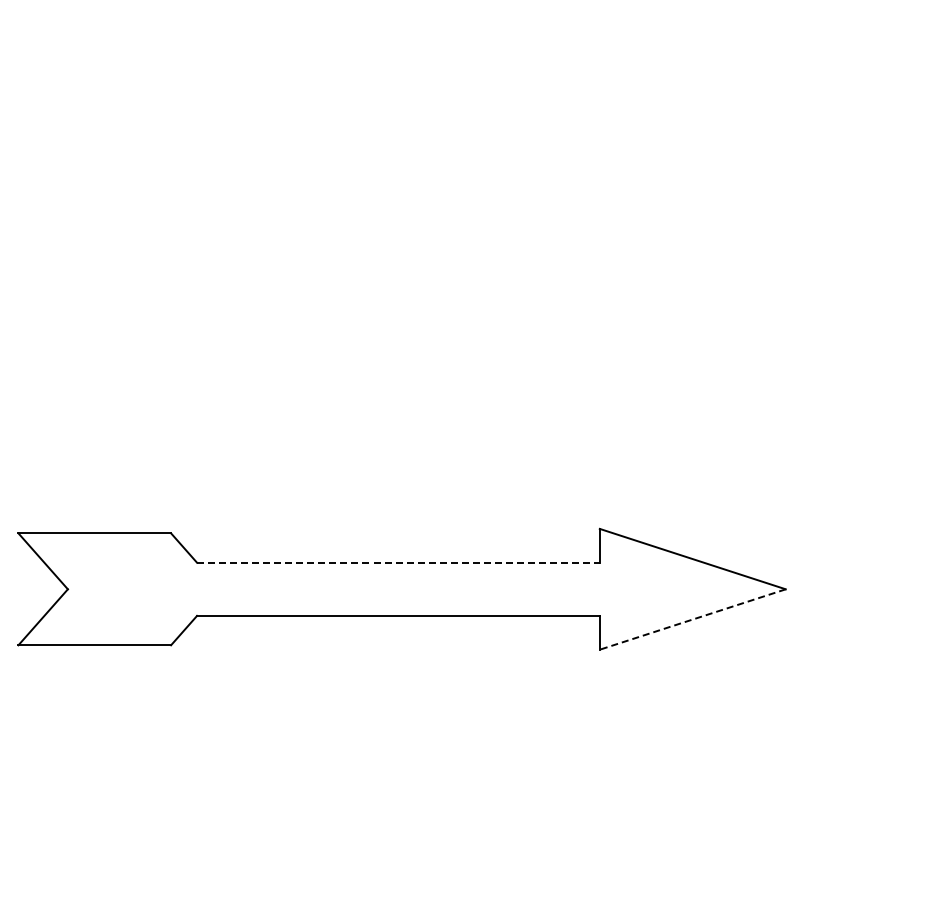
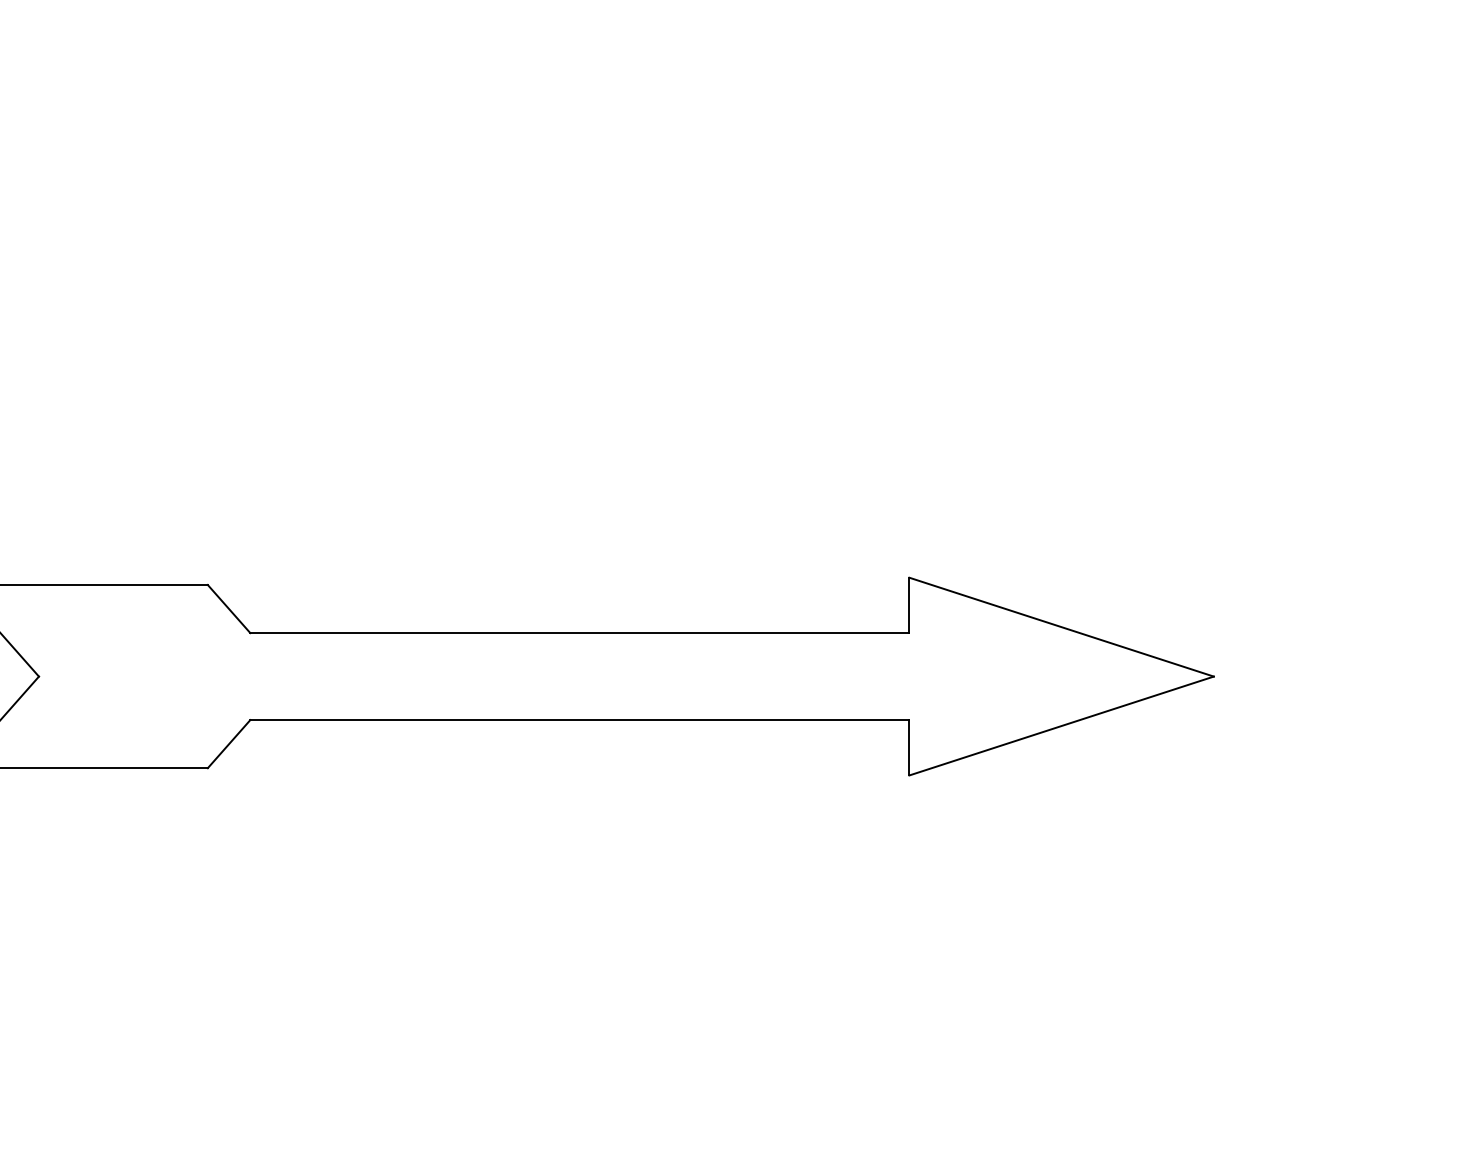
line: (398, 562) -> (579, 632), dashed -> solid
line: (692, 619) -> (1061, 725), dashed -> solid

